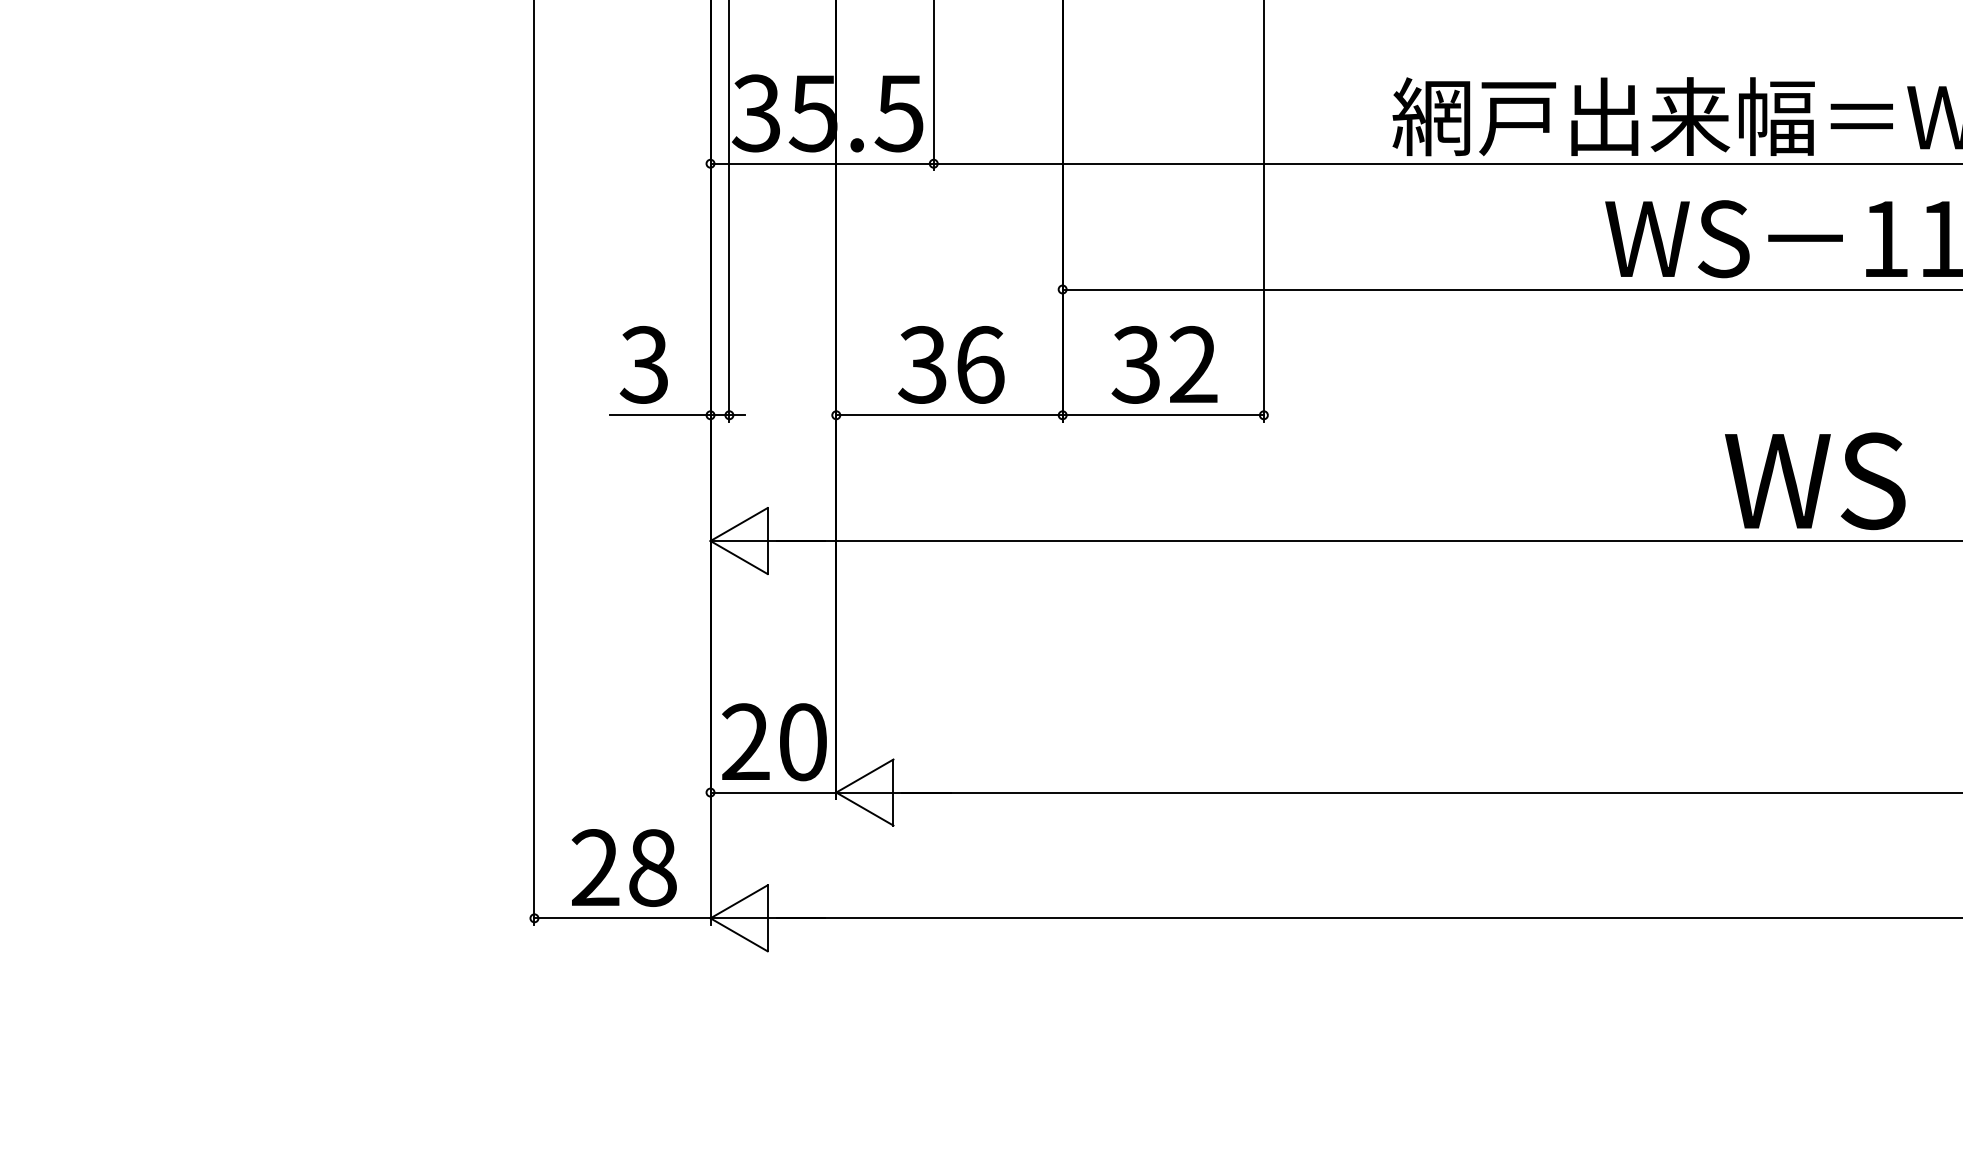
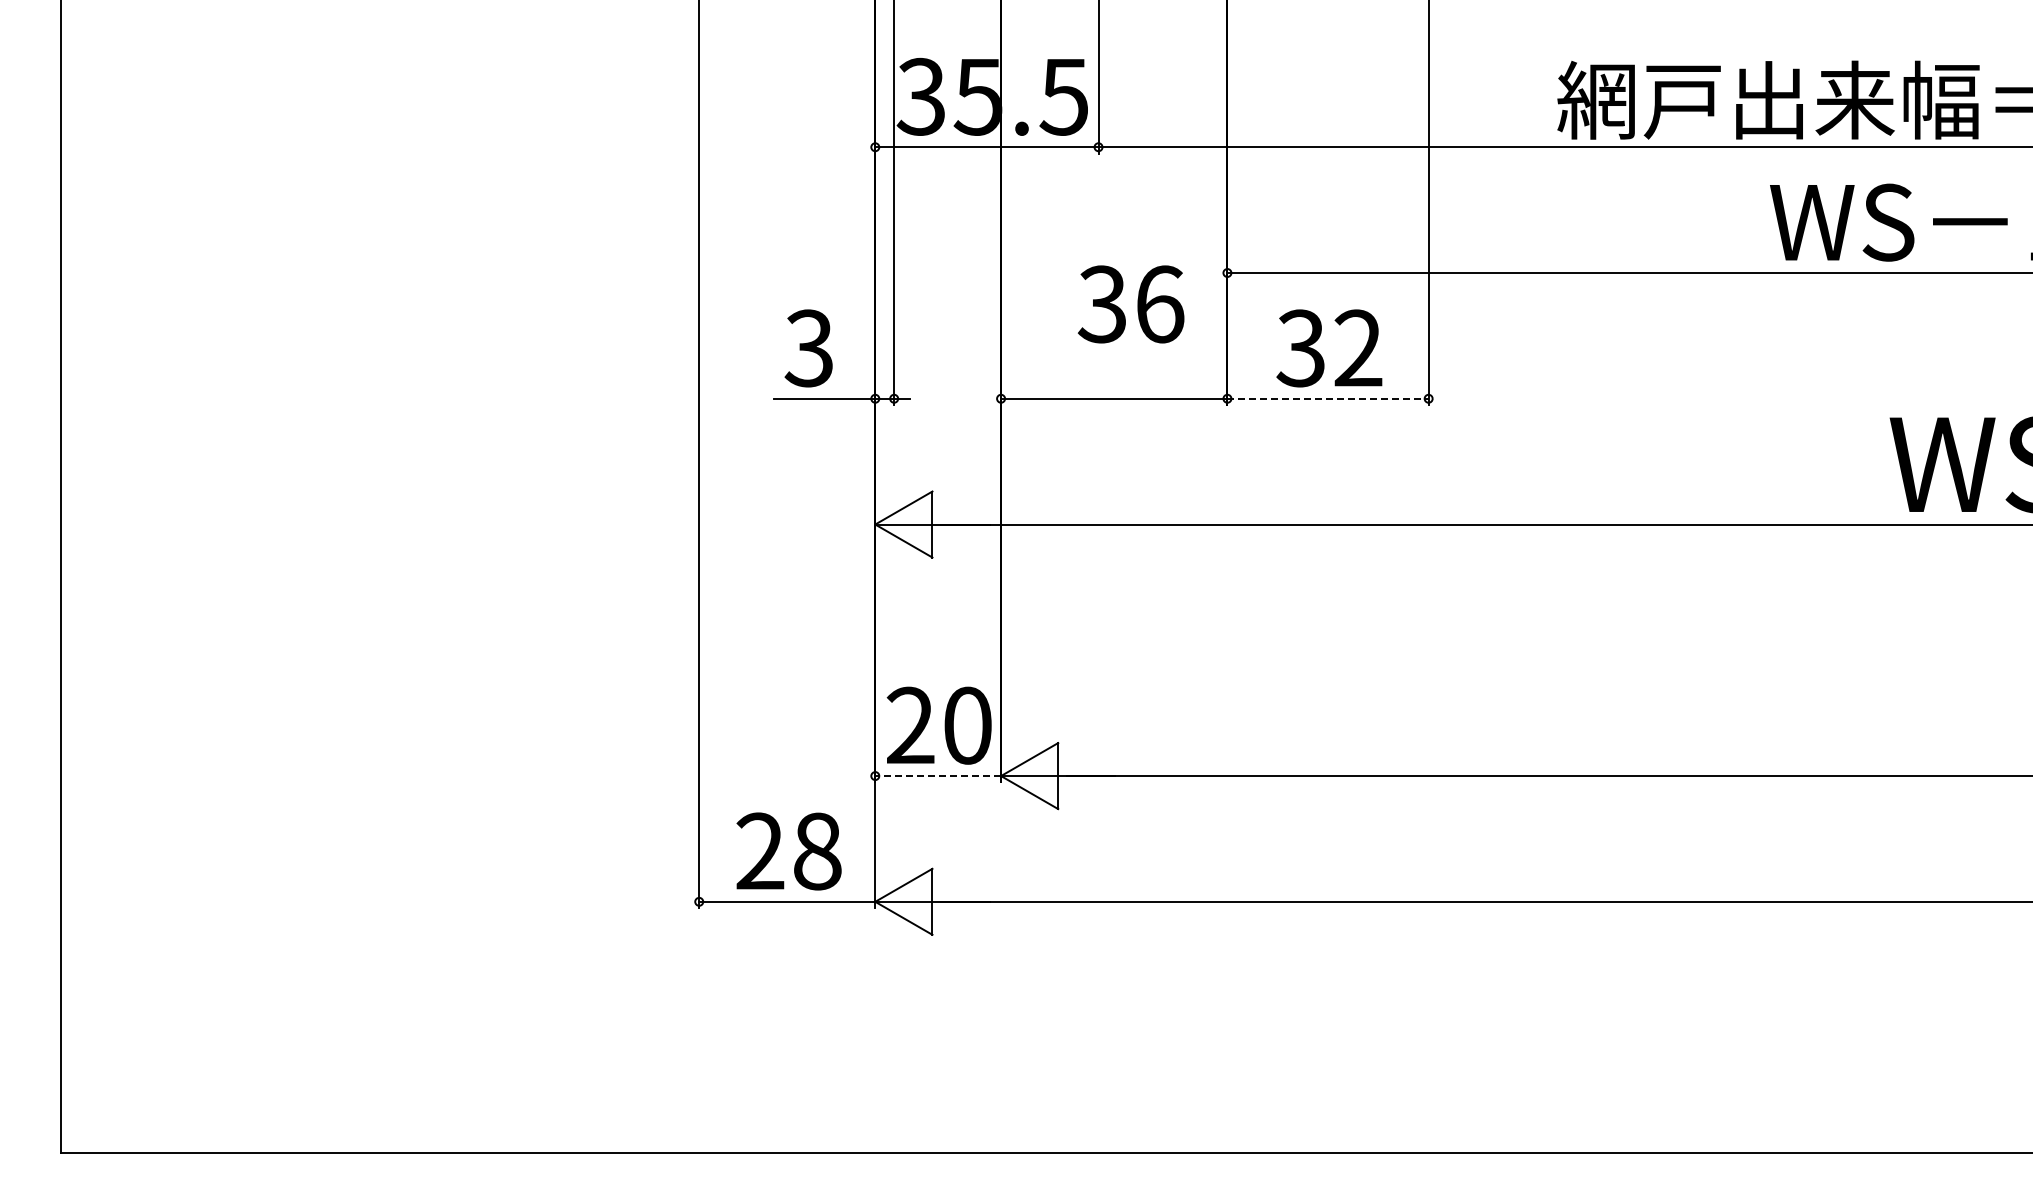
text: (950, 365) -> (1130, 304), moved
line: (1163, 415) -> (1328, 398), solid -> dashed
line: (773, 793) -> (938, 776), solid -> dashed

